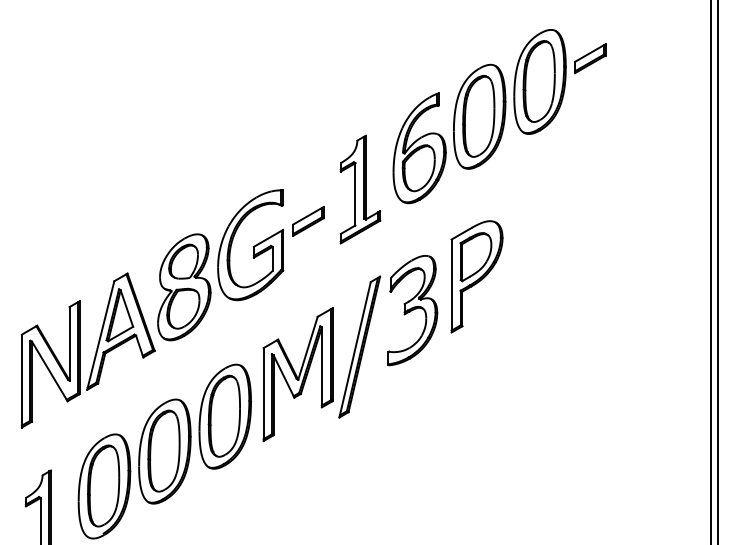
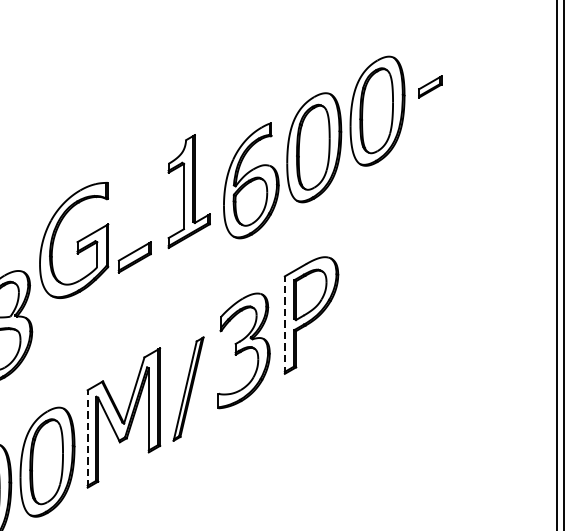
part: (590, 58) -> (430, 86), size x0.7
part: (360, 189) -> (189, 191), moved
part: (250, 245) -> (73, 240), moved
line: (451, 285) -> (284, 324), solid -> dashed
part: (359, 346) -> (188, 388), size x0.7
line: (263, 394) -> (87, 438), solid -> dashed

